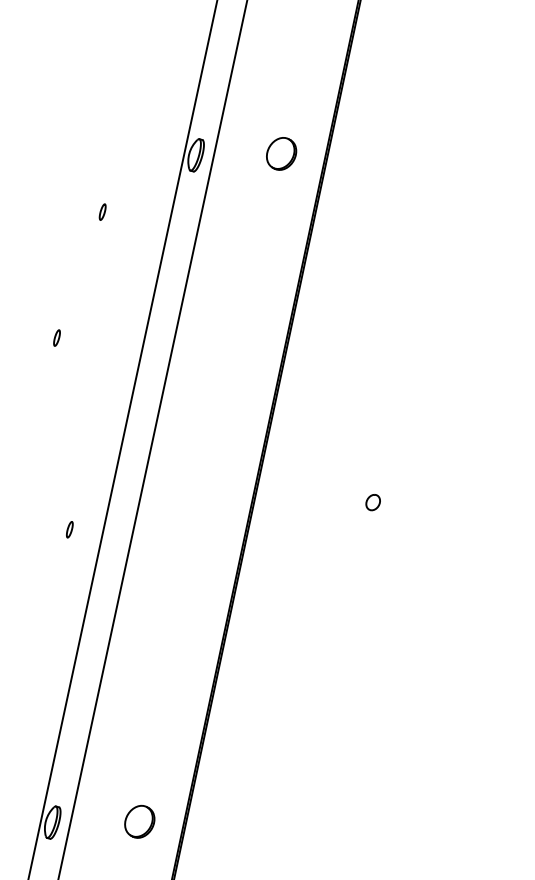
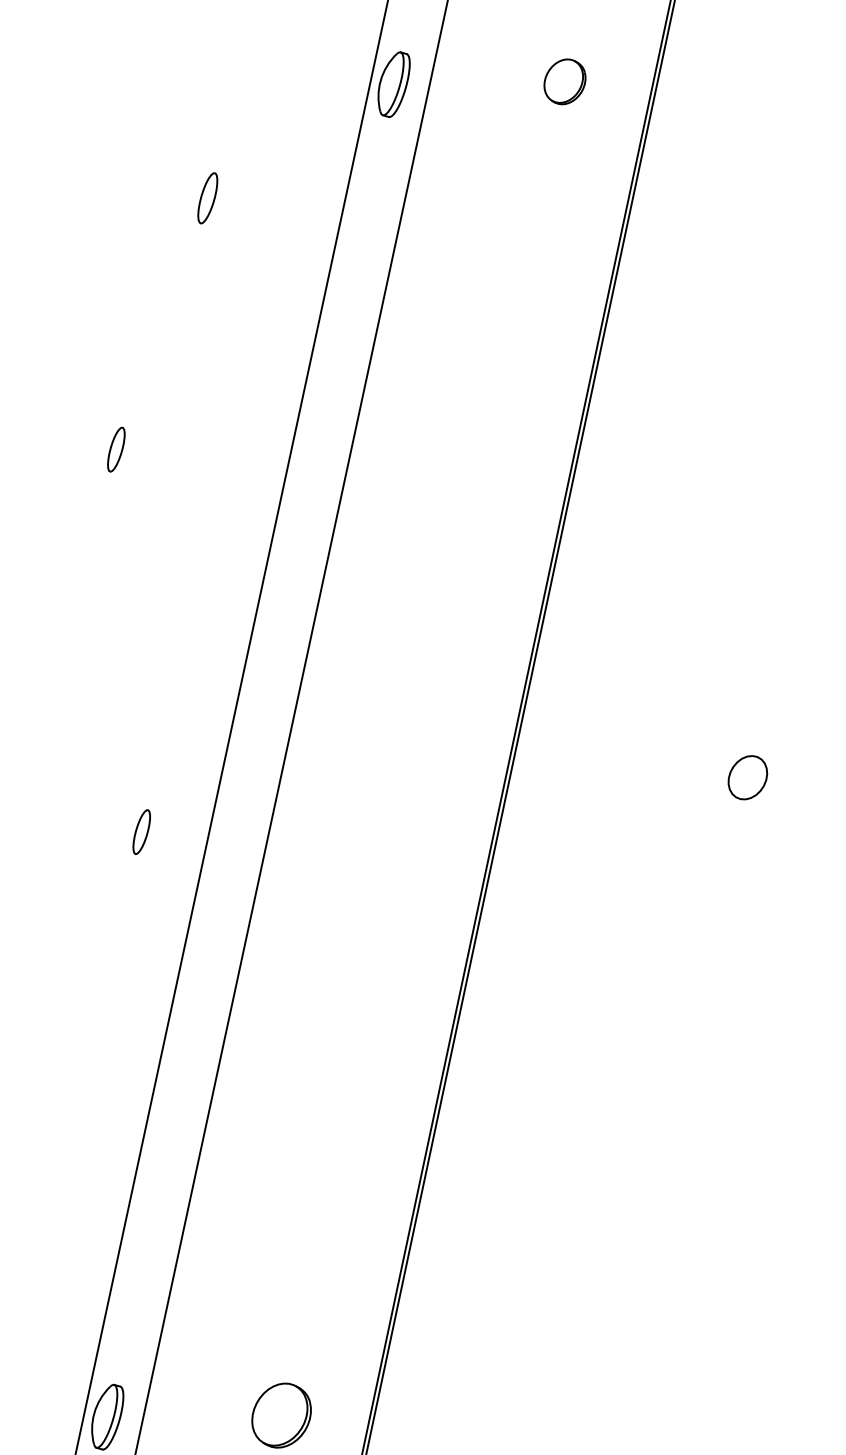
part: (281, 153) -> (564, 80), size x0.7
part: (102, 211) -> (207, 196), size x1.6
part: (56, 337) -> (115, 448), size x1.4
part: (372, 502) -> (746, 777), size x1.4
part: (69, 529) -> (141, 831), size x1.4

